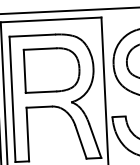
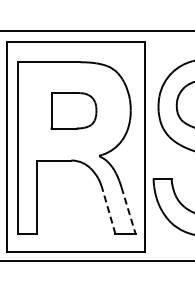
part: (51, 69) -> (73, 110), size x0.6
line: (95, 141) -> (128, 211), solid -> dashed
line: (80, 142) -> (108, 211), solid -> dashed

